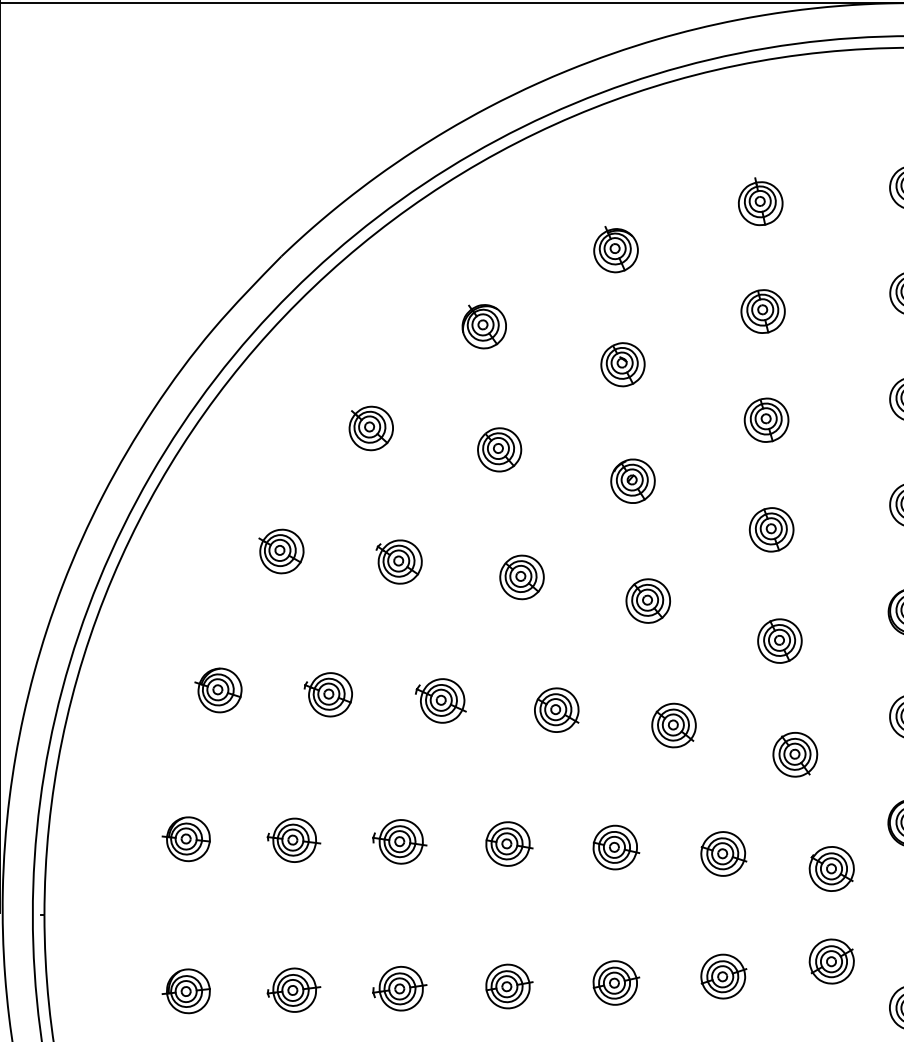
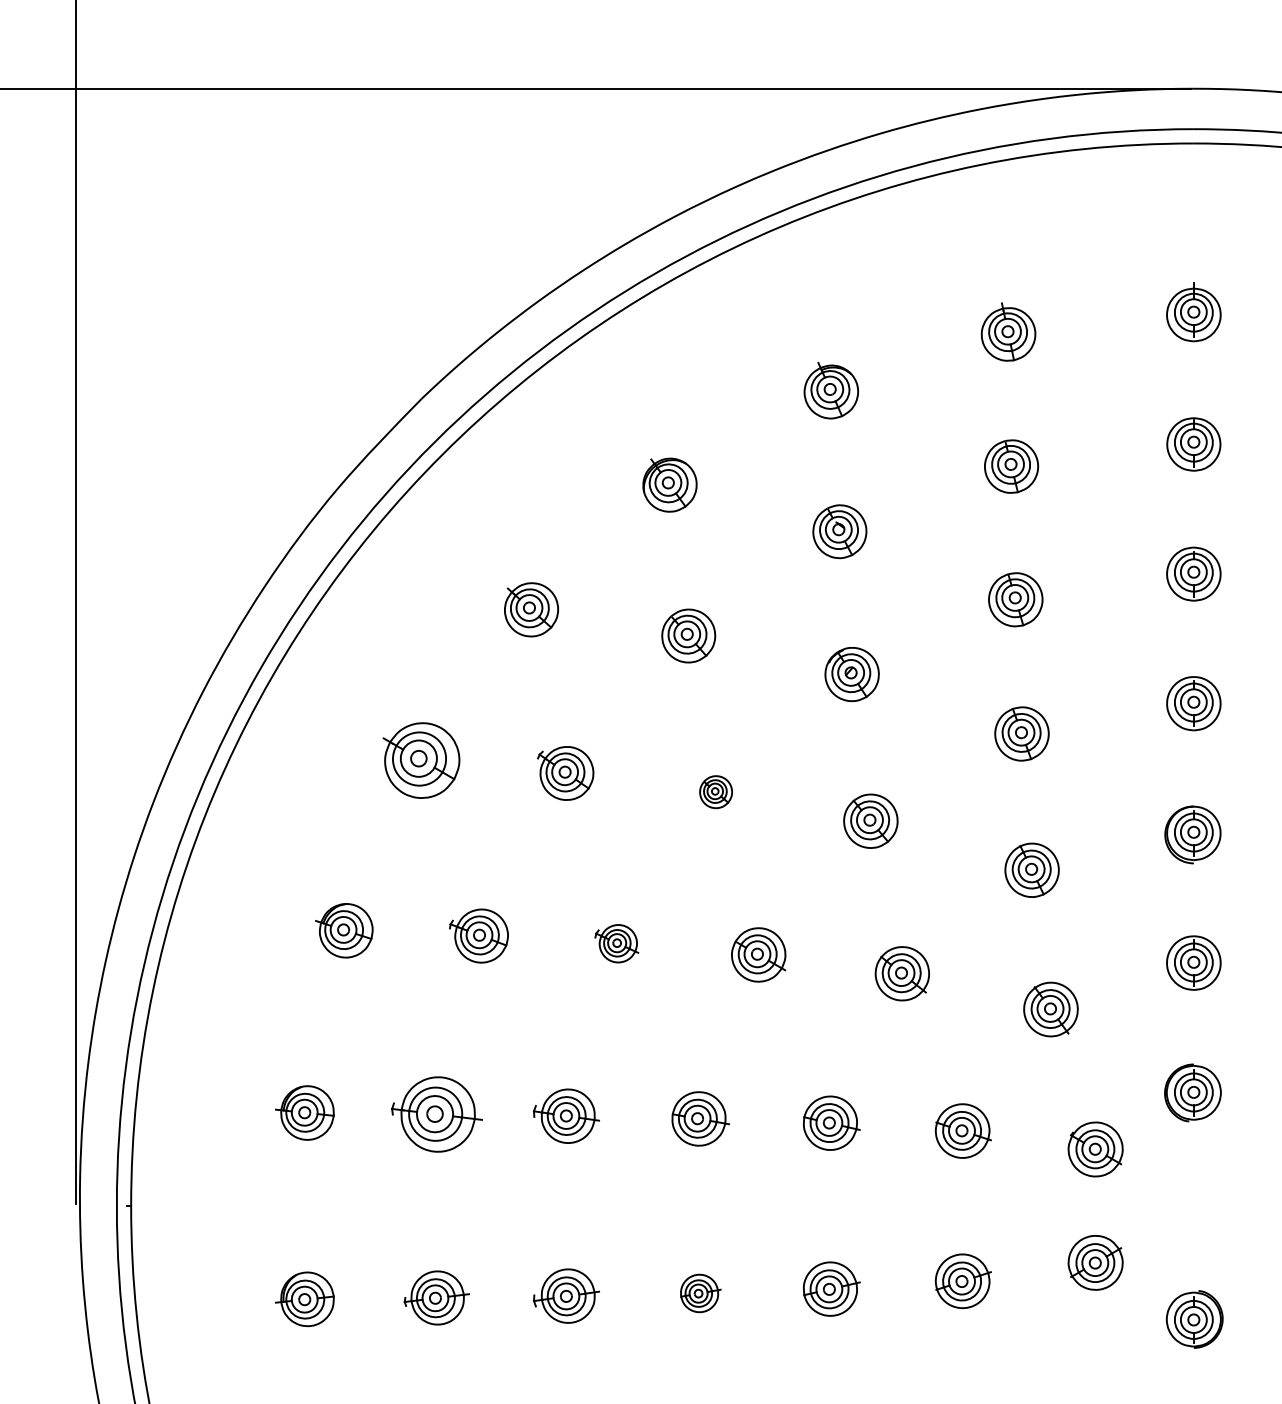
part: (281, 551) -> (421, 760), size x1.4
part: (521, 576) -> (715, 791), size x0.6
part: (440, 700) -> (616, 943), size x0.7
part: (293, 839) -> (436, 1113), size x1.4
part: (509, 986) -> (700, 1293), size x0.7

